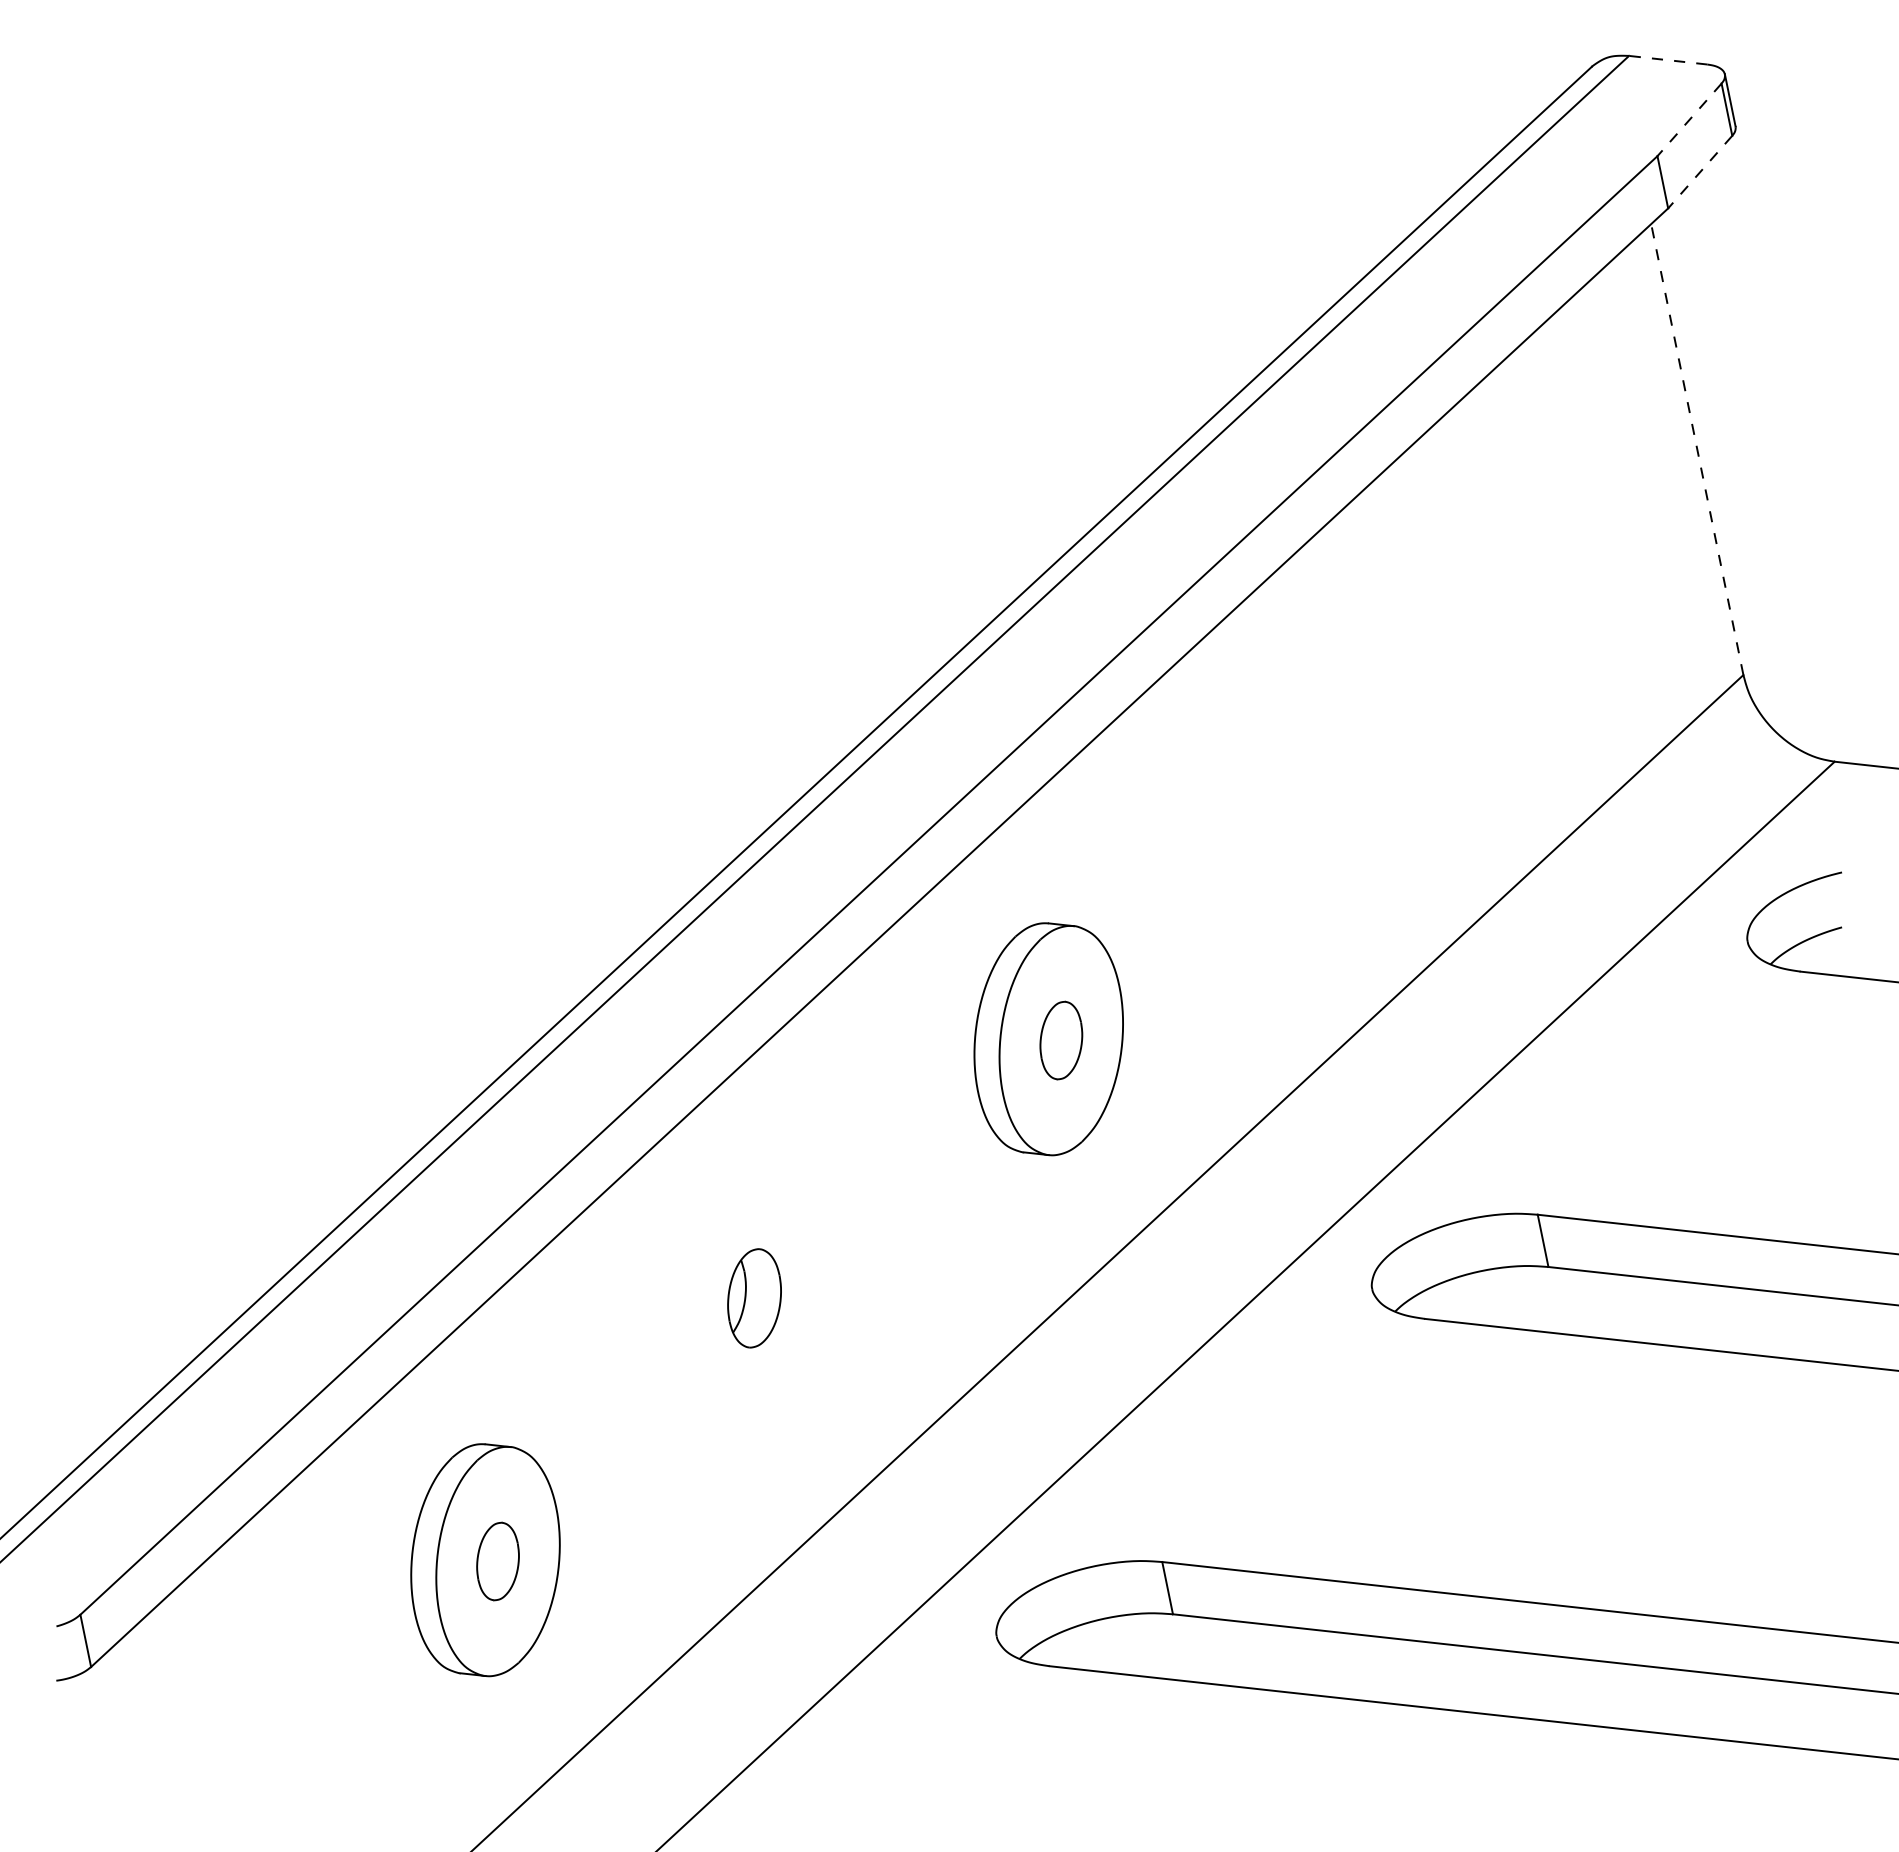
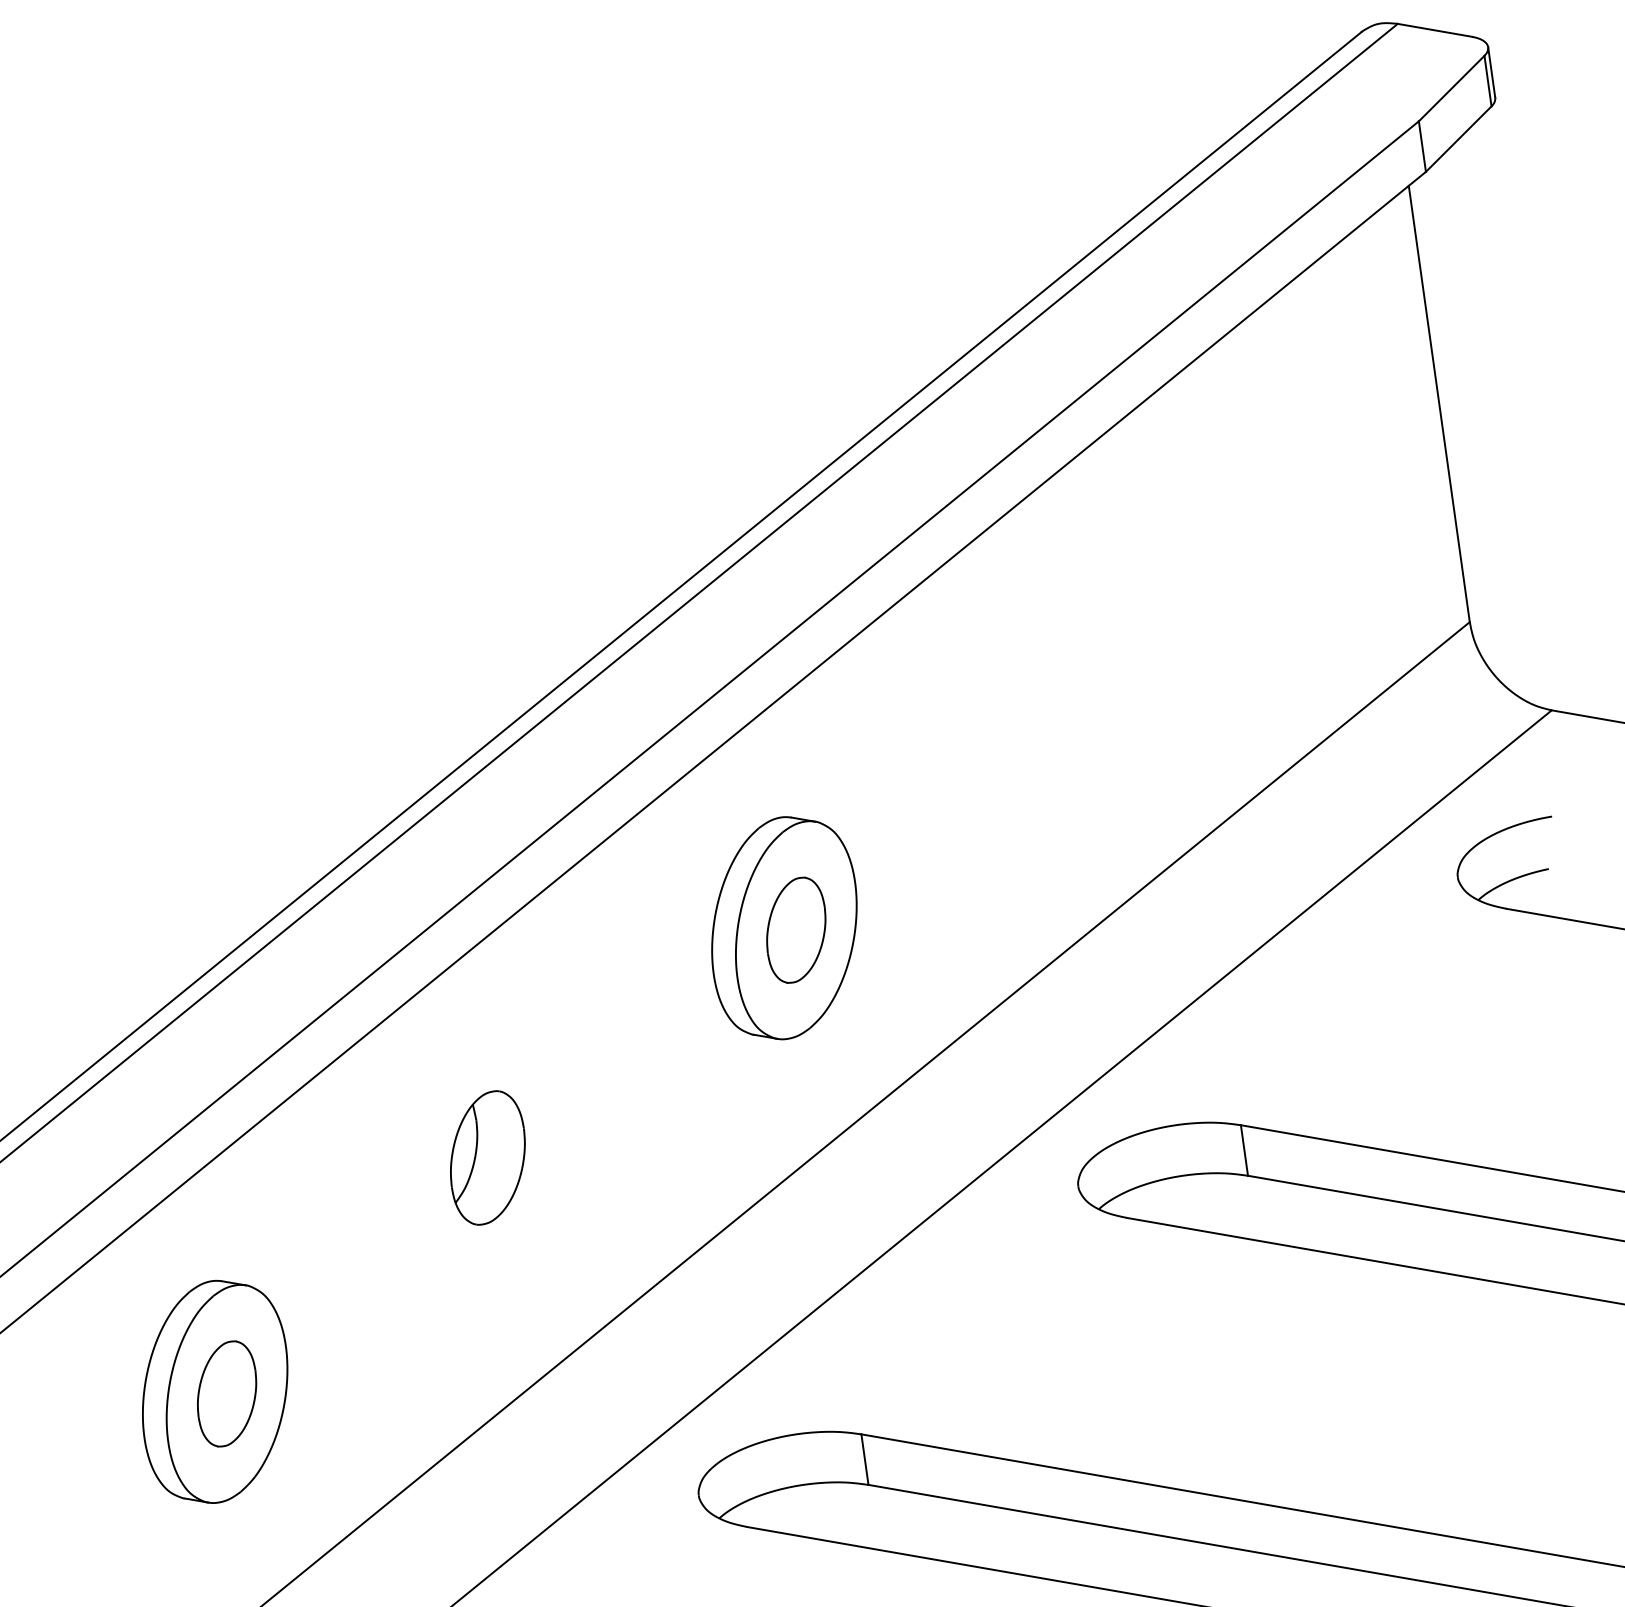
line: (1667, 60) -> (1434, 30), dashed -> solid
line: (1689, 120) -> (1451, 89), dashed -> solid
line: (1699, 172) -> (1458, 139), dashed -> solid
line: (1697, 449) -> (1439, 403), dashed -> solid
part: (1061, 1040) -> (796, 930), size x1.43
part: (754, 1298) -> (487, 1158), size x1.43
part: (497, 1561) -> (226, 1393), size x1.43

